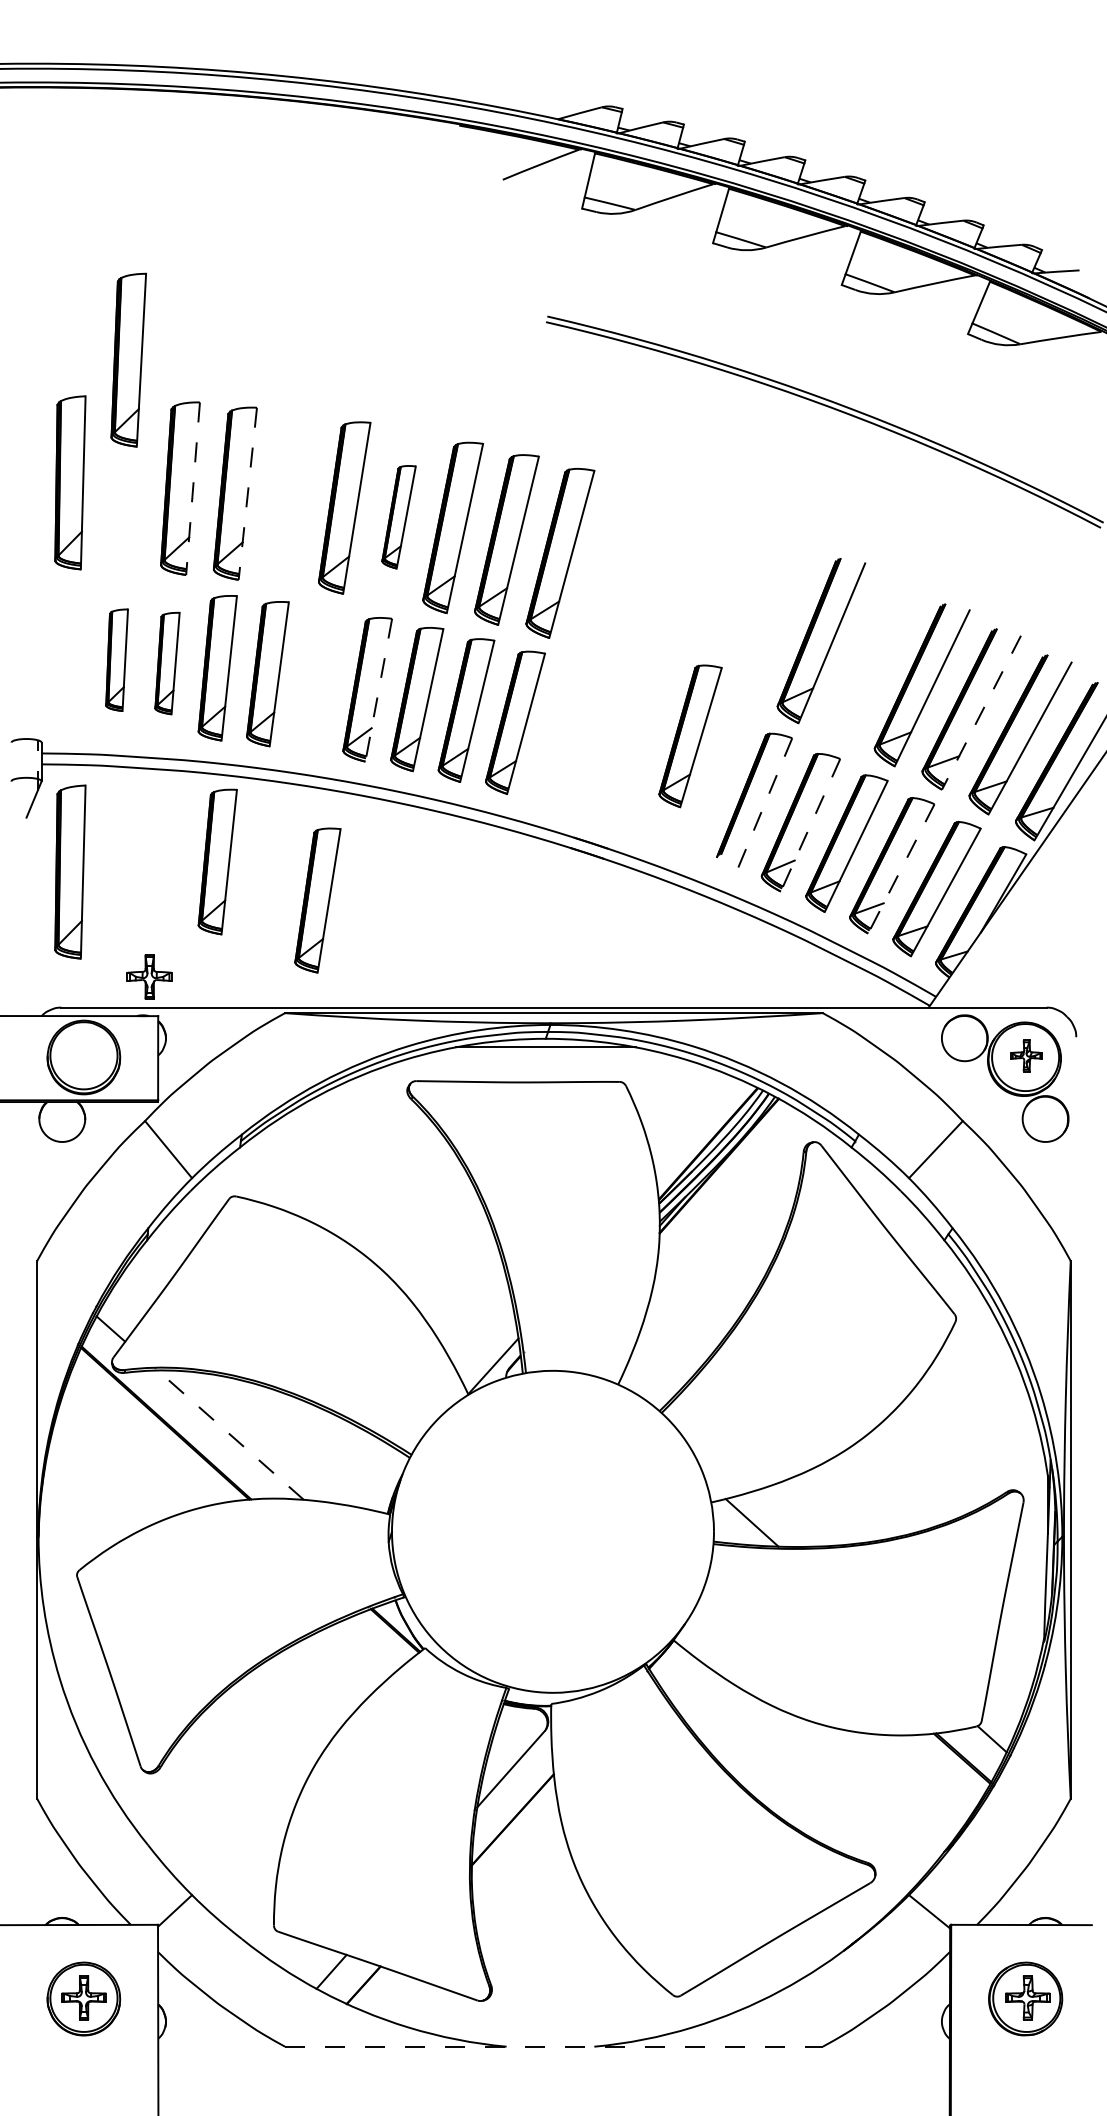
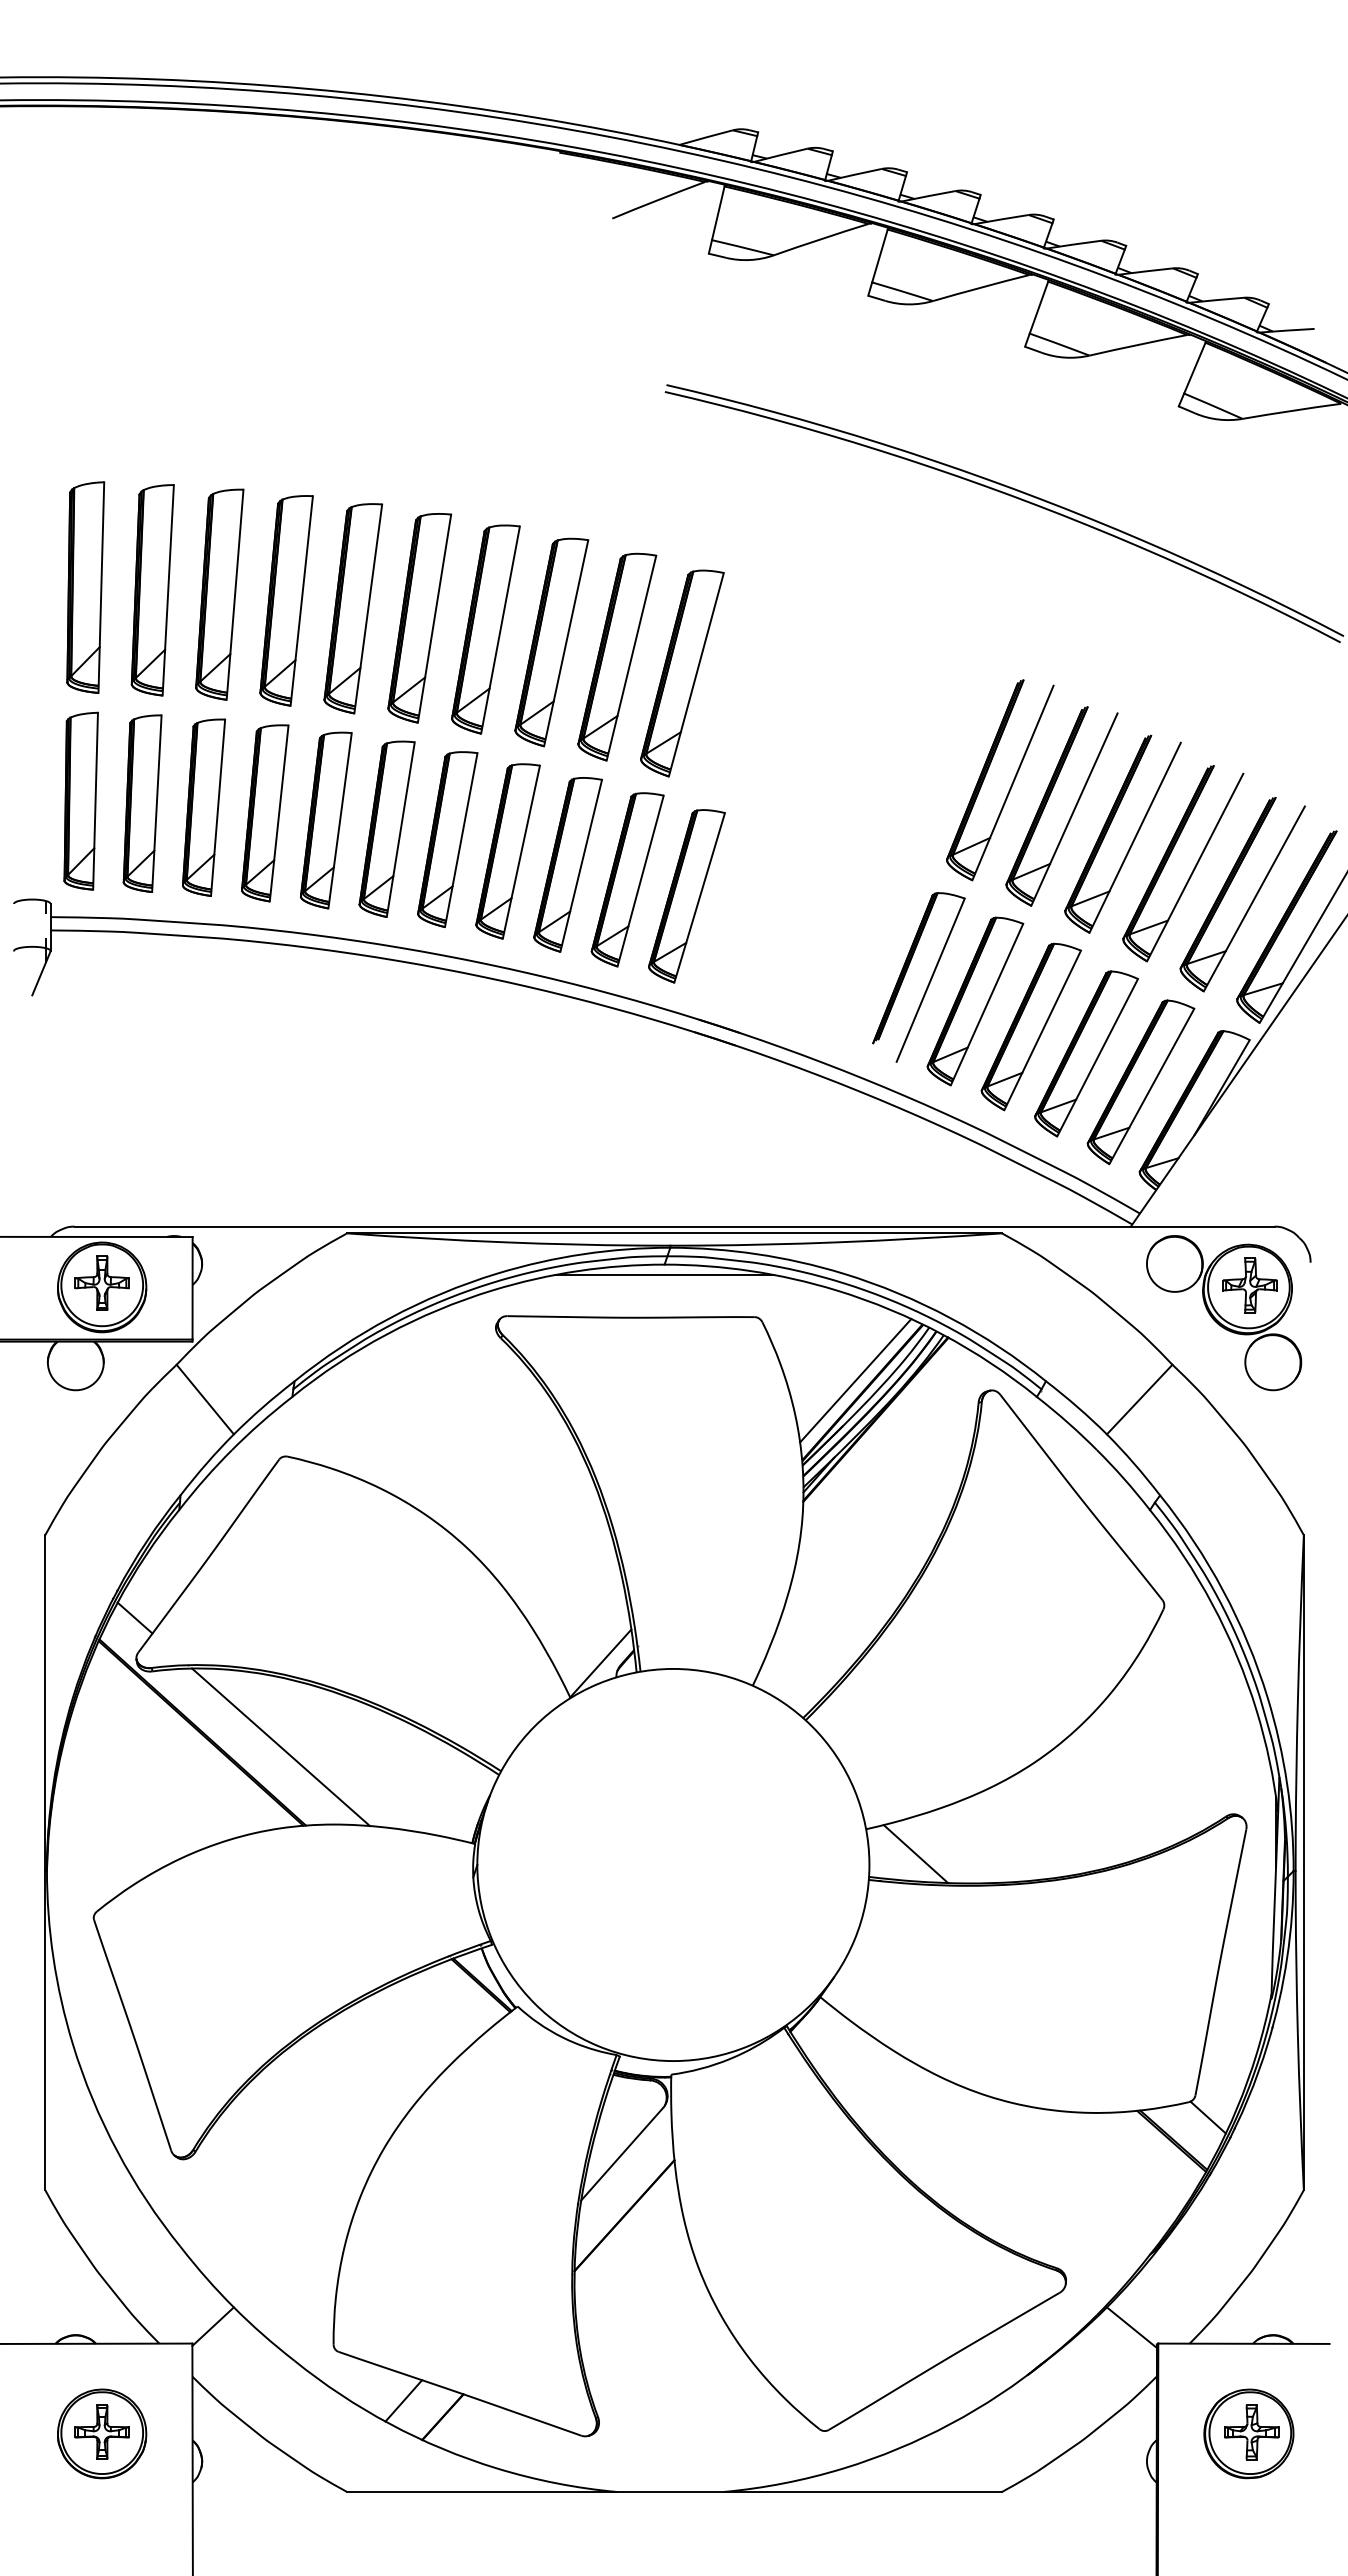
part: (128, 360) -> (152, 590), moved
line: (193, 489) -> (235, 595), dashed -> solid
line: (247, 494) -> (301, 601), dashed -> solid
part: (290, 499) -> (353, 608), added
part: (398, 517) -> (485, 629), size x1.67
part: (66, 657) -> (80, 800), added
part: (117, 660) -> (142, 803), size x1.43
part: (167, 663) -> (203, 807), size x1.43
part: (880, 666) -> (1072, 811), added
line: (378, 690) -> (461, 840), dashed -> solid
line: (980, 713) -> (1194, 868), dashed -> solid
part: (690, 736) -> (686, 896), moved
line: (764, 805) -> (930, 980), dashed -> solid
line: (810, 826) -> (986, 1005), dashed -> solid
part: (218, 862) -> (265, 1049), removed
line: (901, 869) -> (1097, 1058), dashed -> solid
part: (70, 871) -> (85, 1061), removed
part: (317, 899) -> (386, 828), moved
part: (149, 976) -> (101, 1282), moved
part: (1026, 1055) -> (1249, 1285), size x1.43
line: (702, 1133) -> (855, 1380), added
line: (231, 1435) -> (281, 1747), dashed -> solid
line: (554, 2046) -> (675, 2491), dashed -> solid

